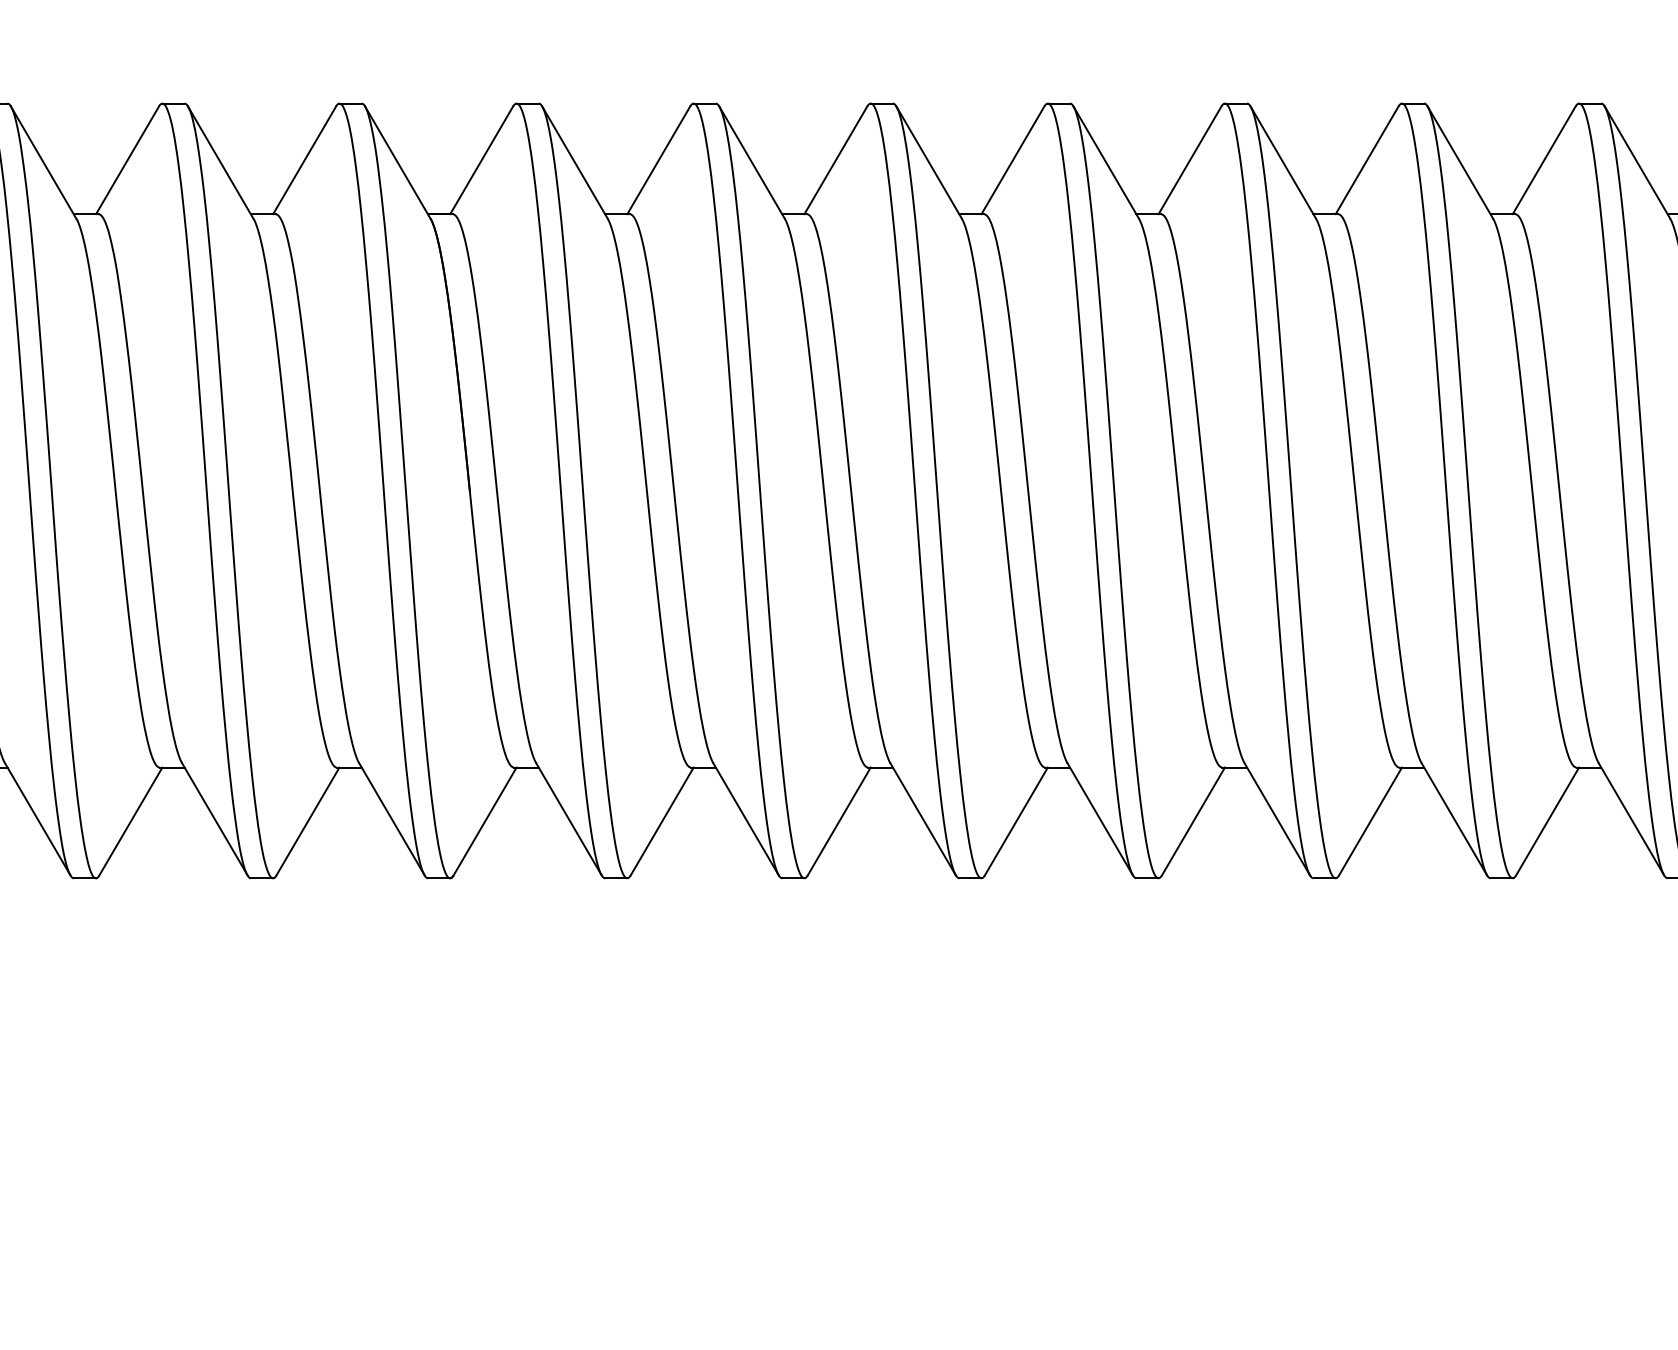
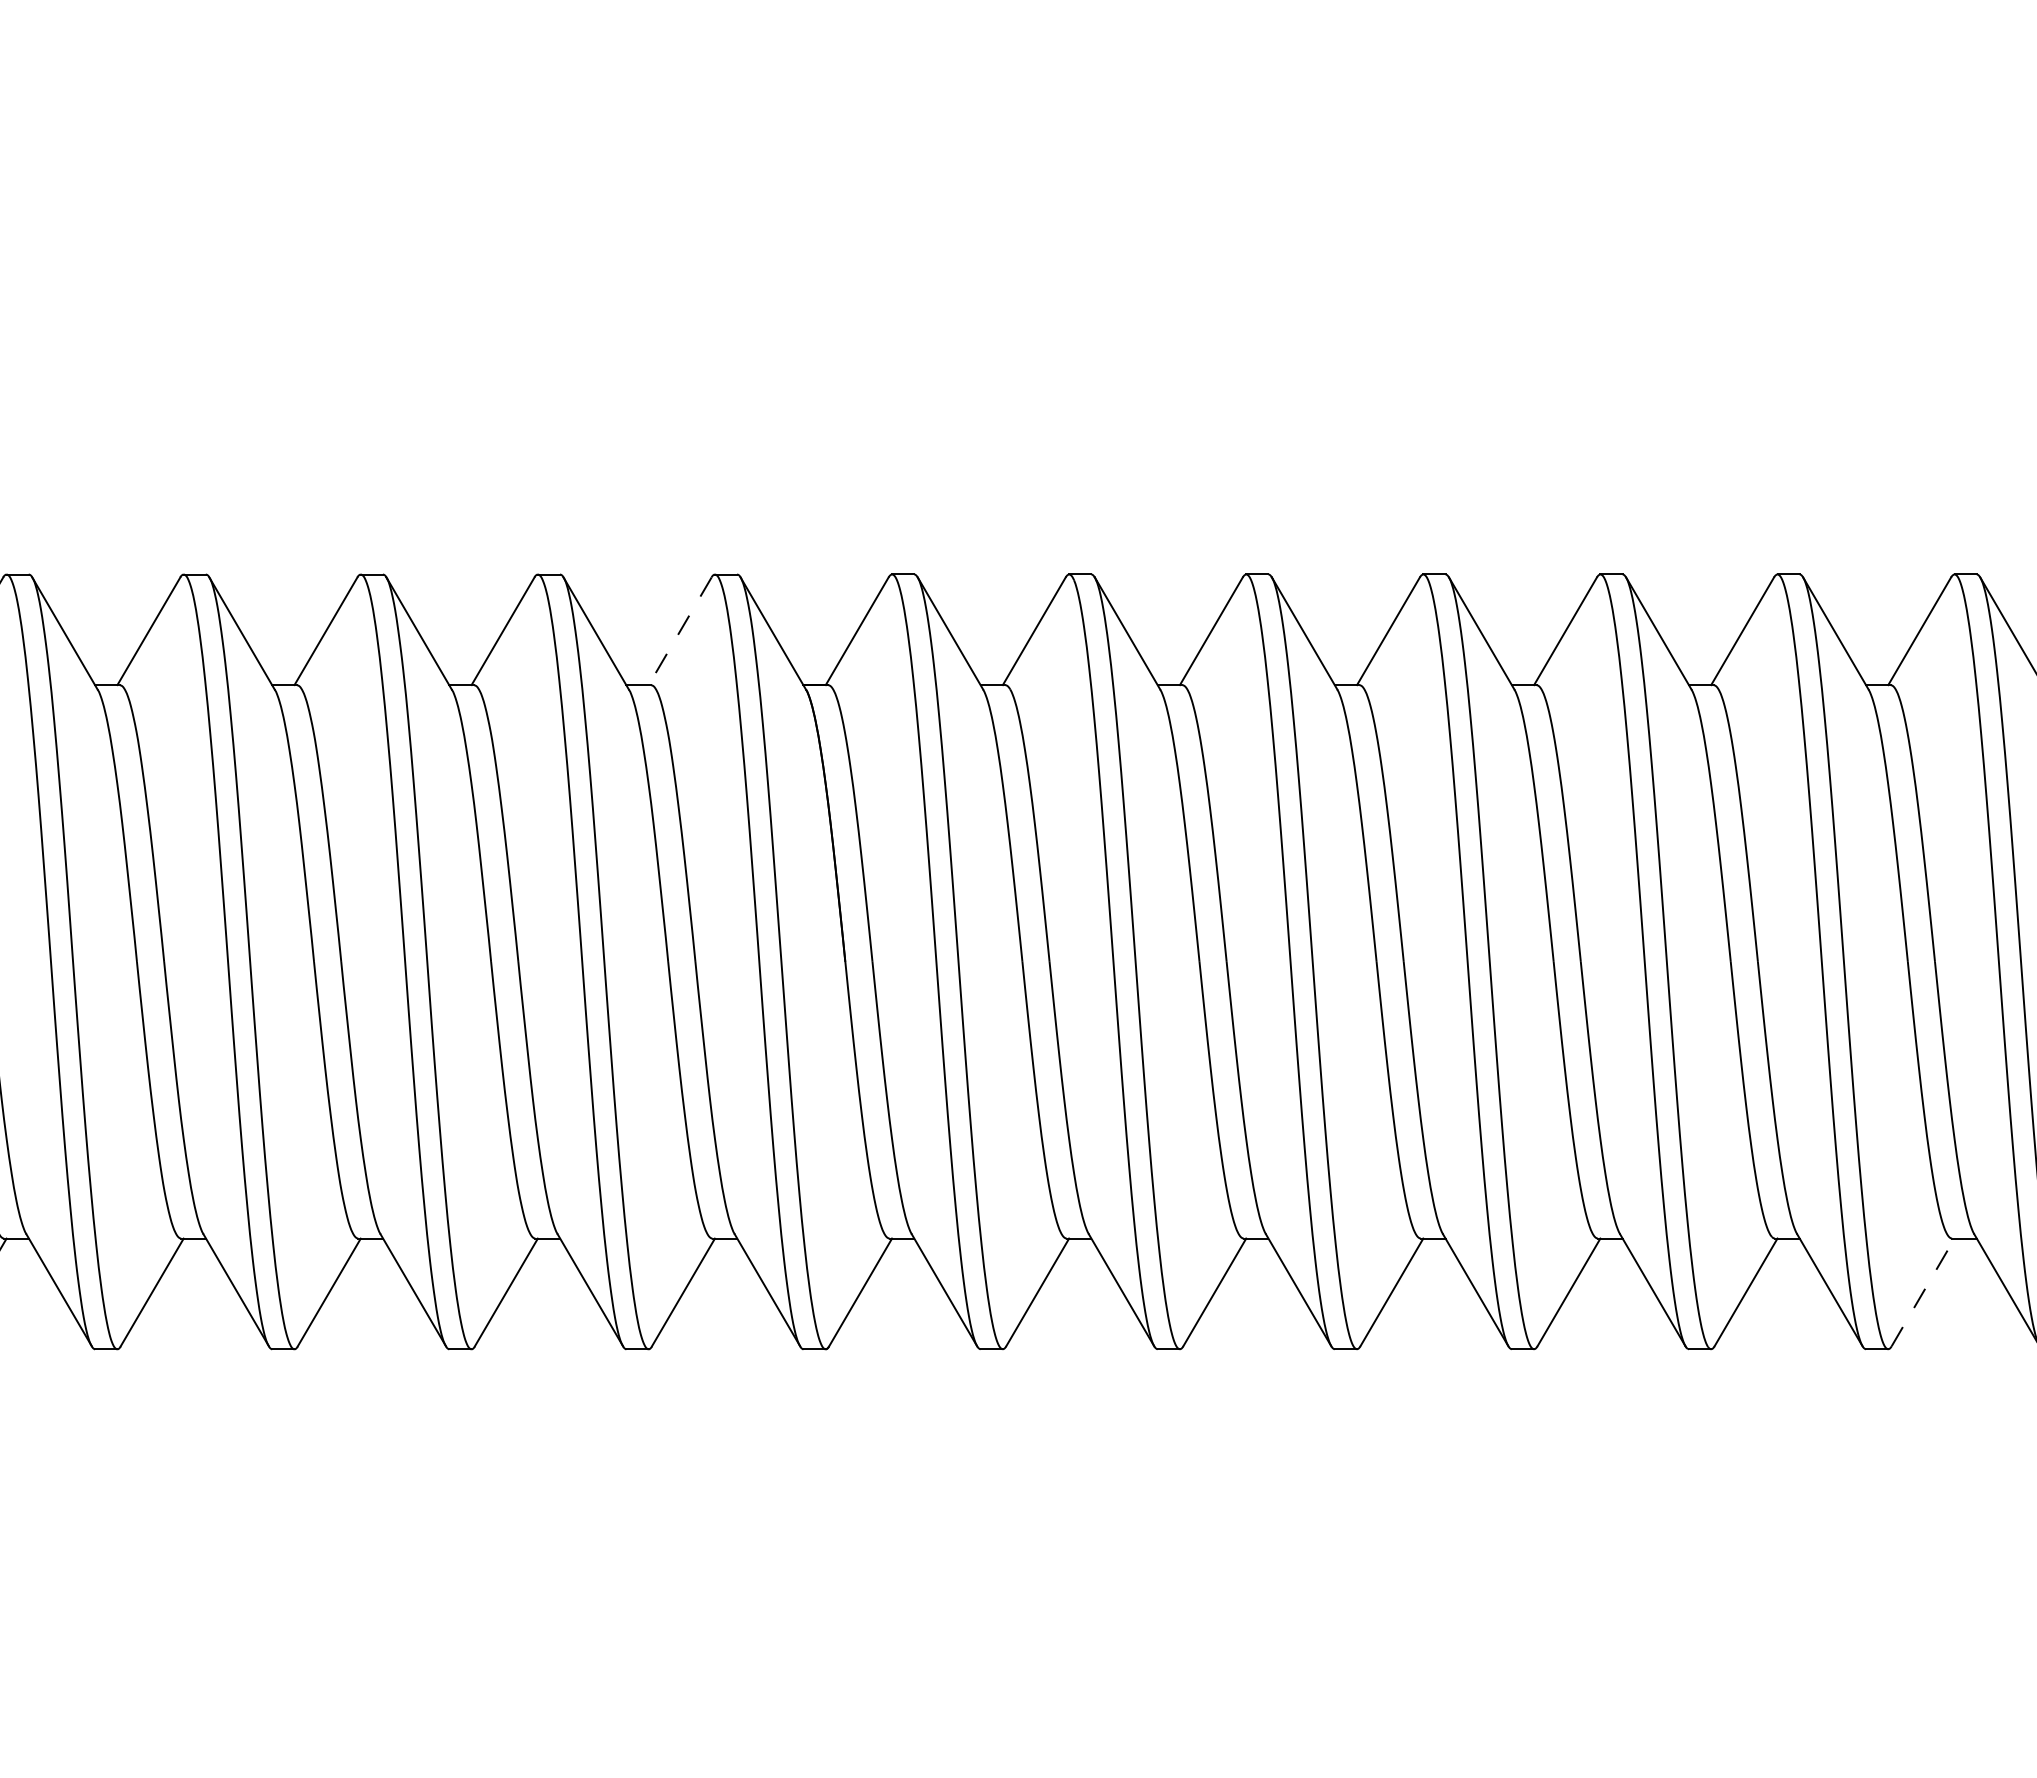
line: (303, 160) -> (679, 631), solid -> dashed
line: (1547, 820) -> (1923, 1291), solid -> dashed

